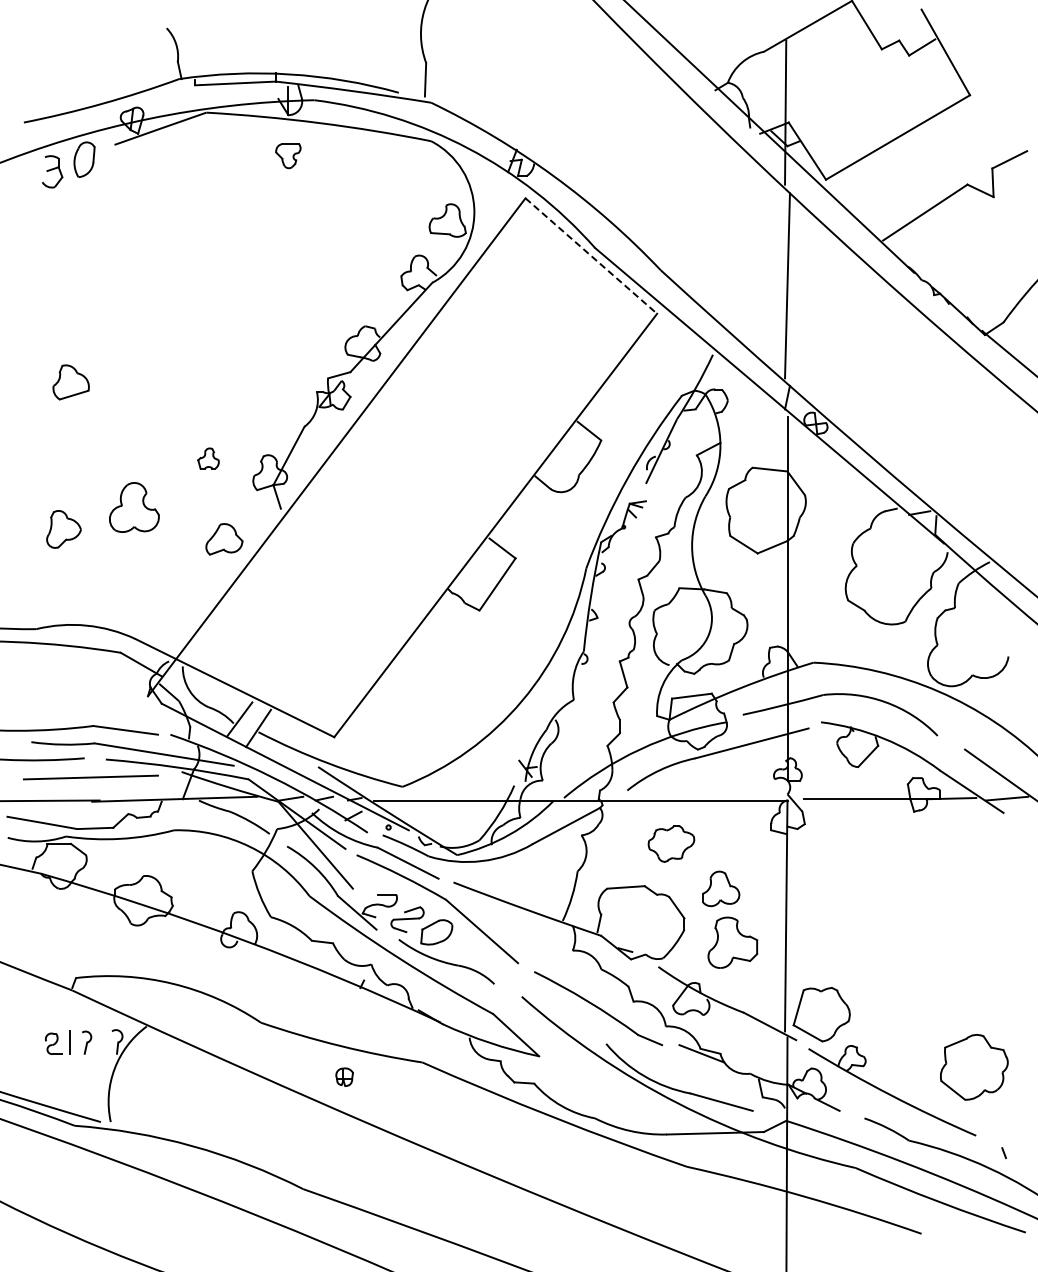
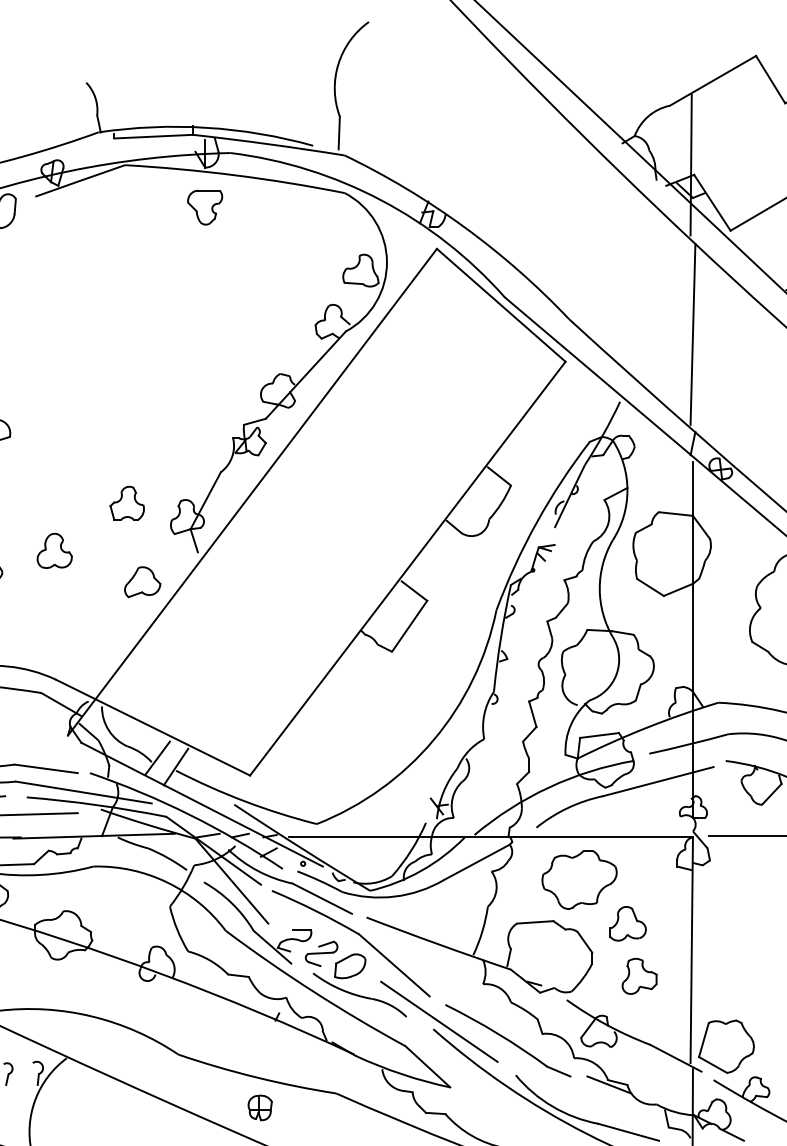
part: (288, 155) -> (205, 207), size x1.43
line: (591, 256) -> (501, 305), dashed -> solid
part: (208, 458) -> (127, 503), size x1.67
part: (134, 506) -> (54, 550), size x0.71
part: (671, 843) -> (579, 879), size x1.67
part: (732, 942) -> (639, 976), size x0.71
line: (527, 989) -> (438, 1022), added
part: (344, 1076) -> (260, 1107), size x1.43

